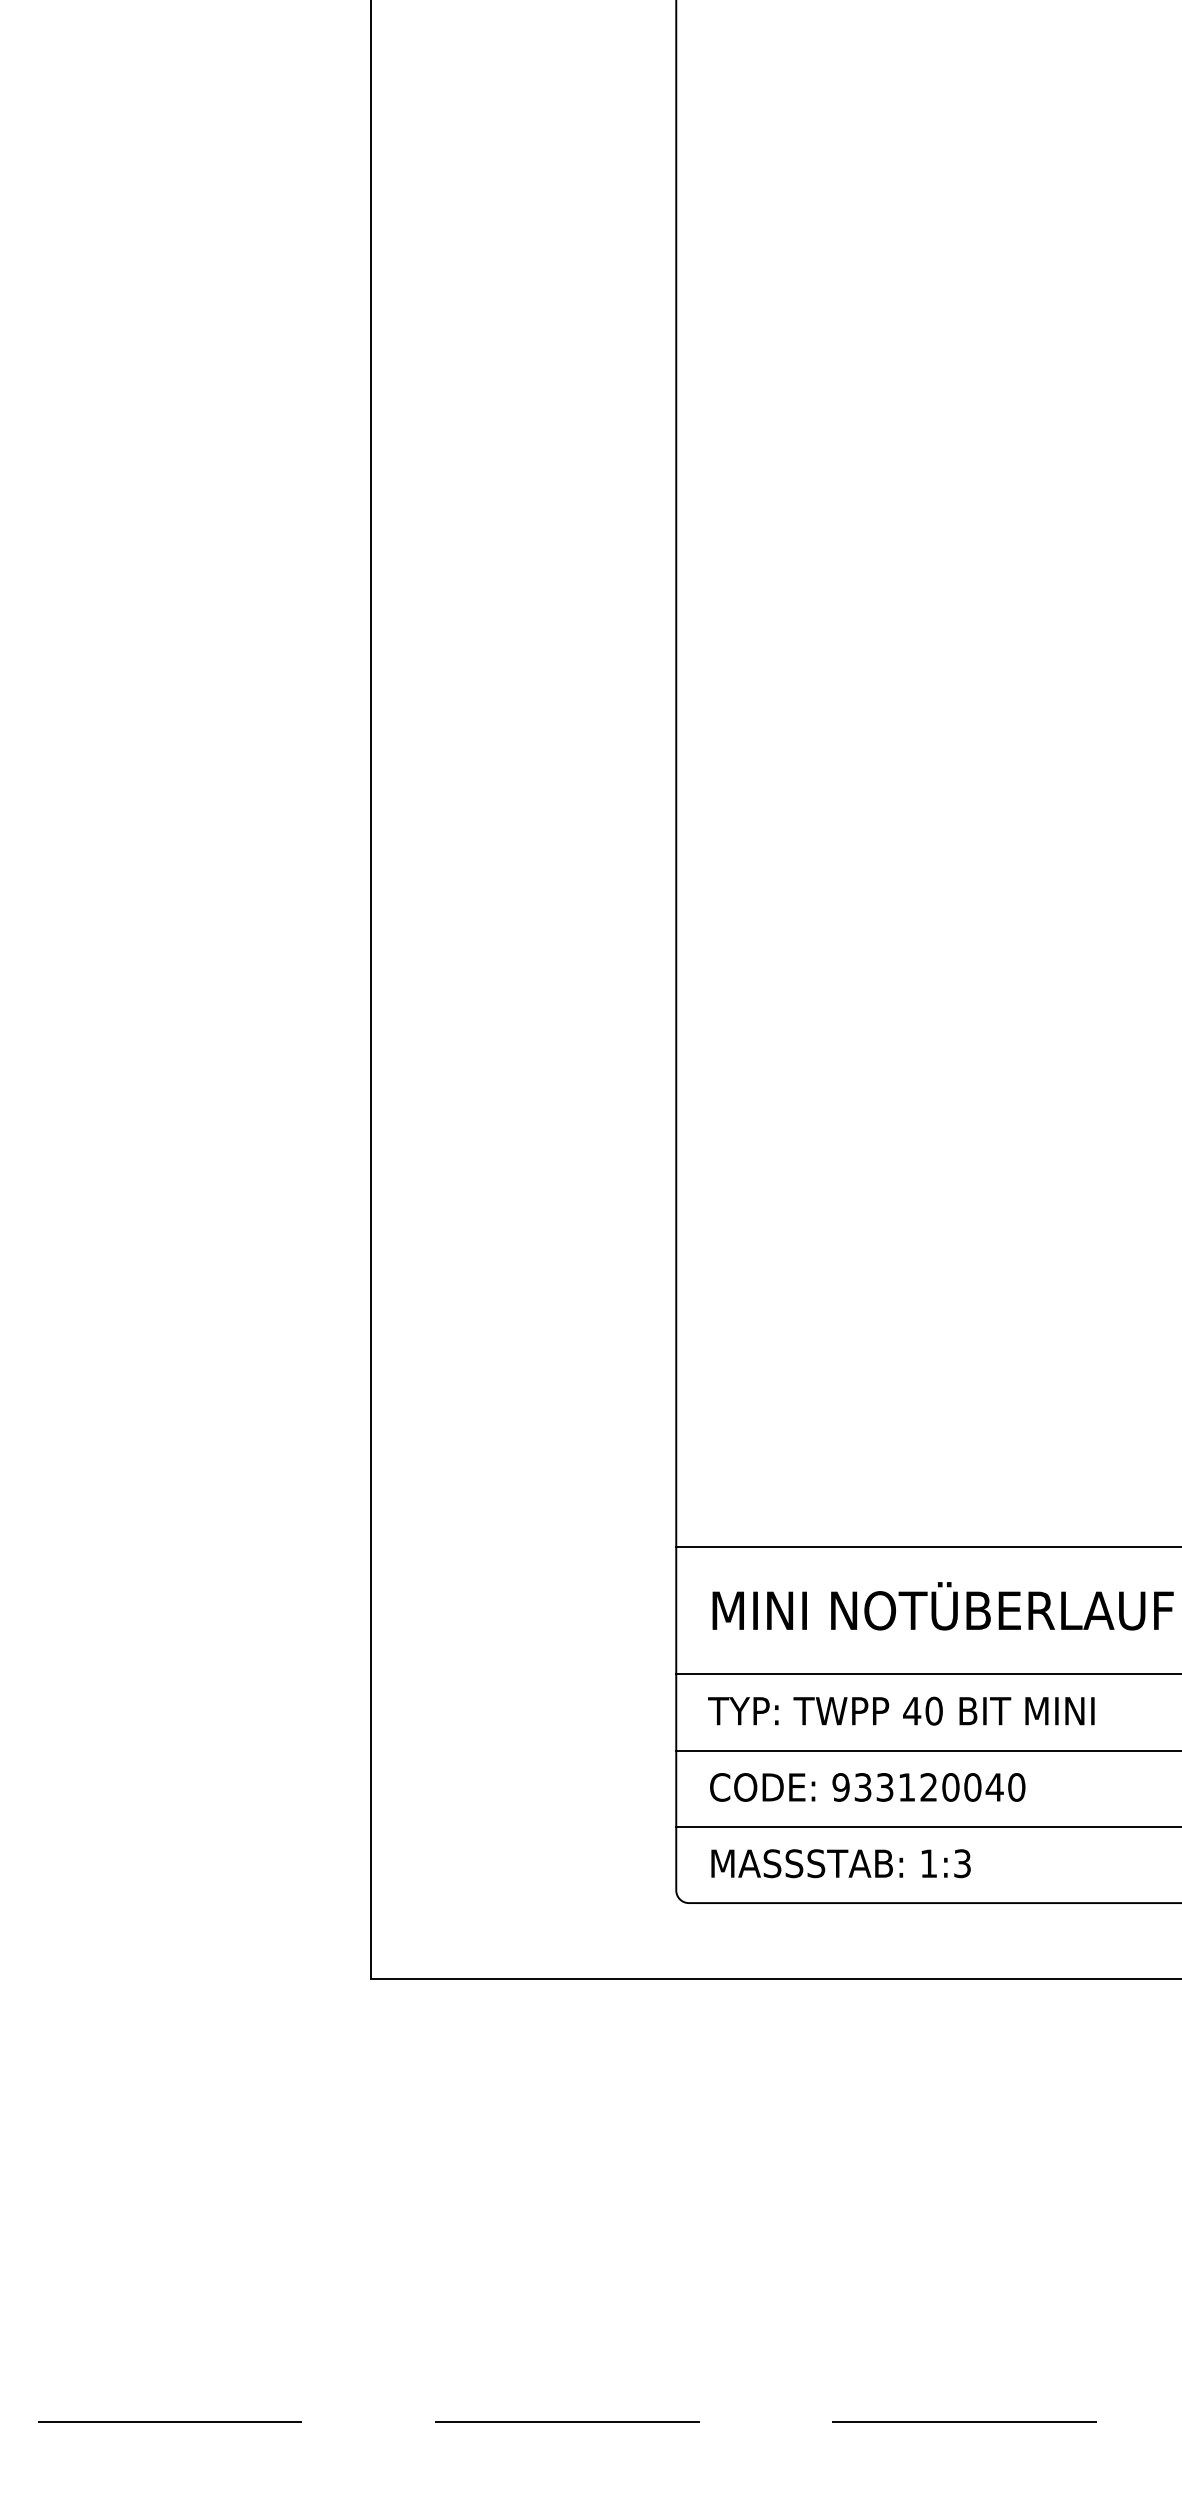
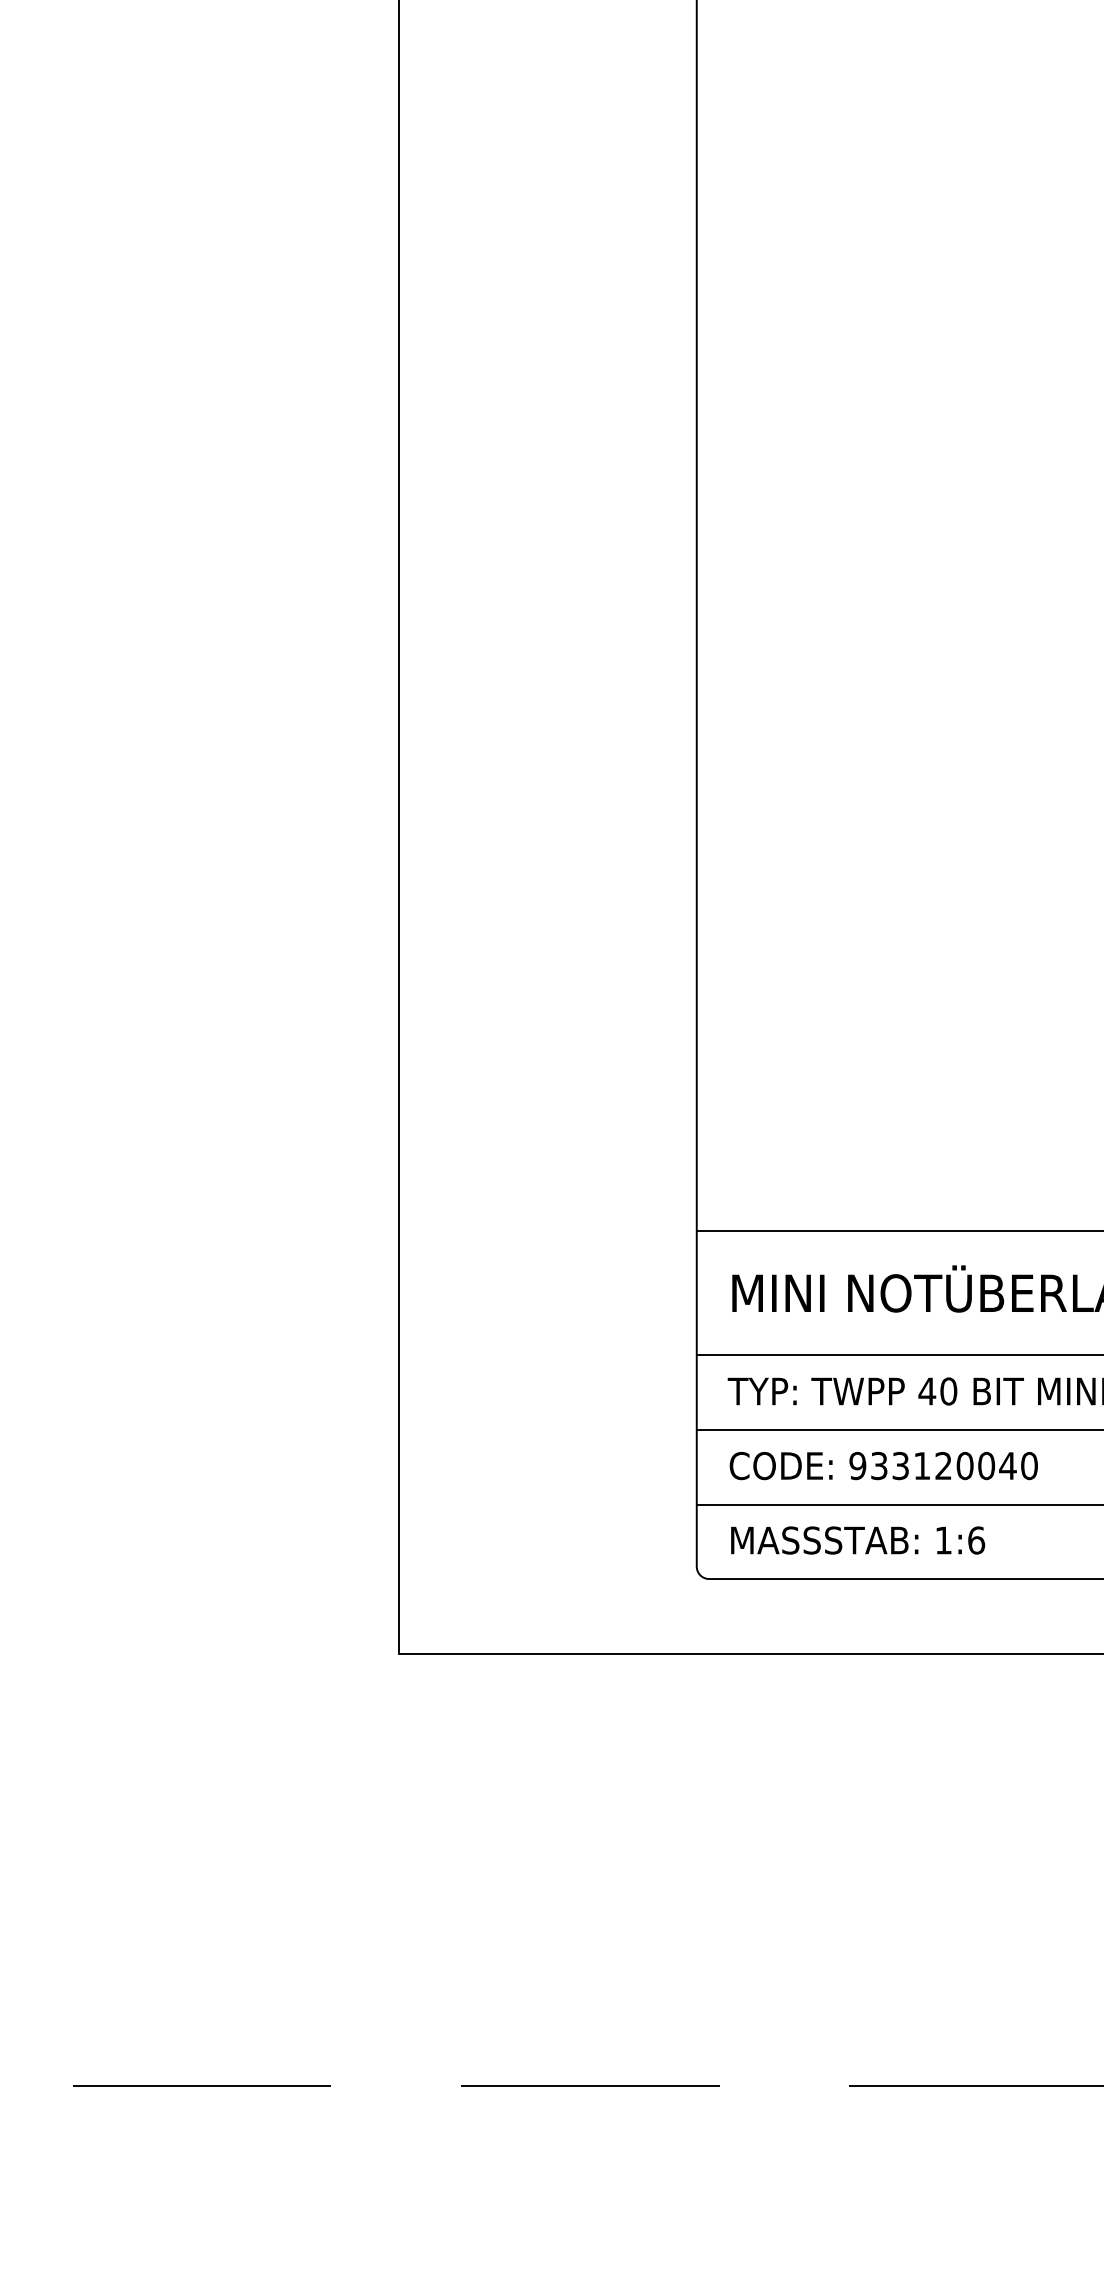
text: (962, 1863) -> (976, 1540), 1:3 -> 1:6

